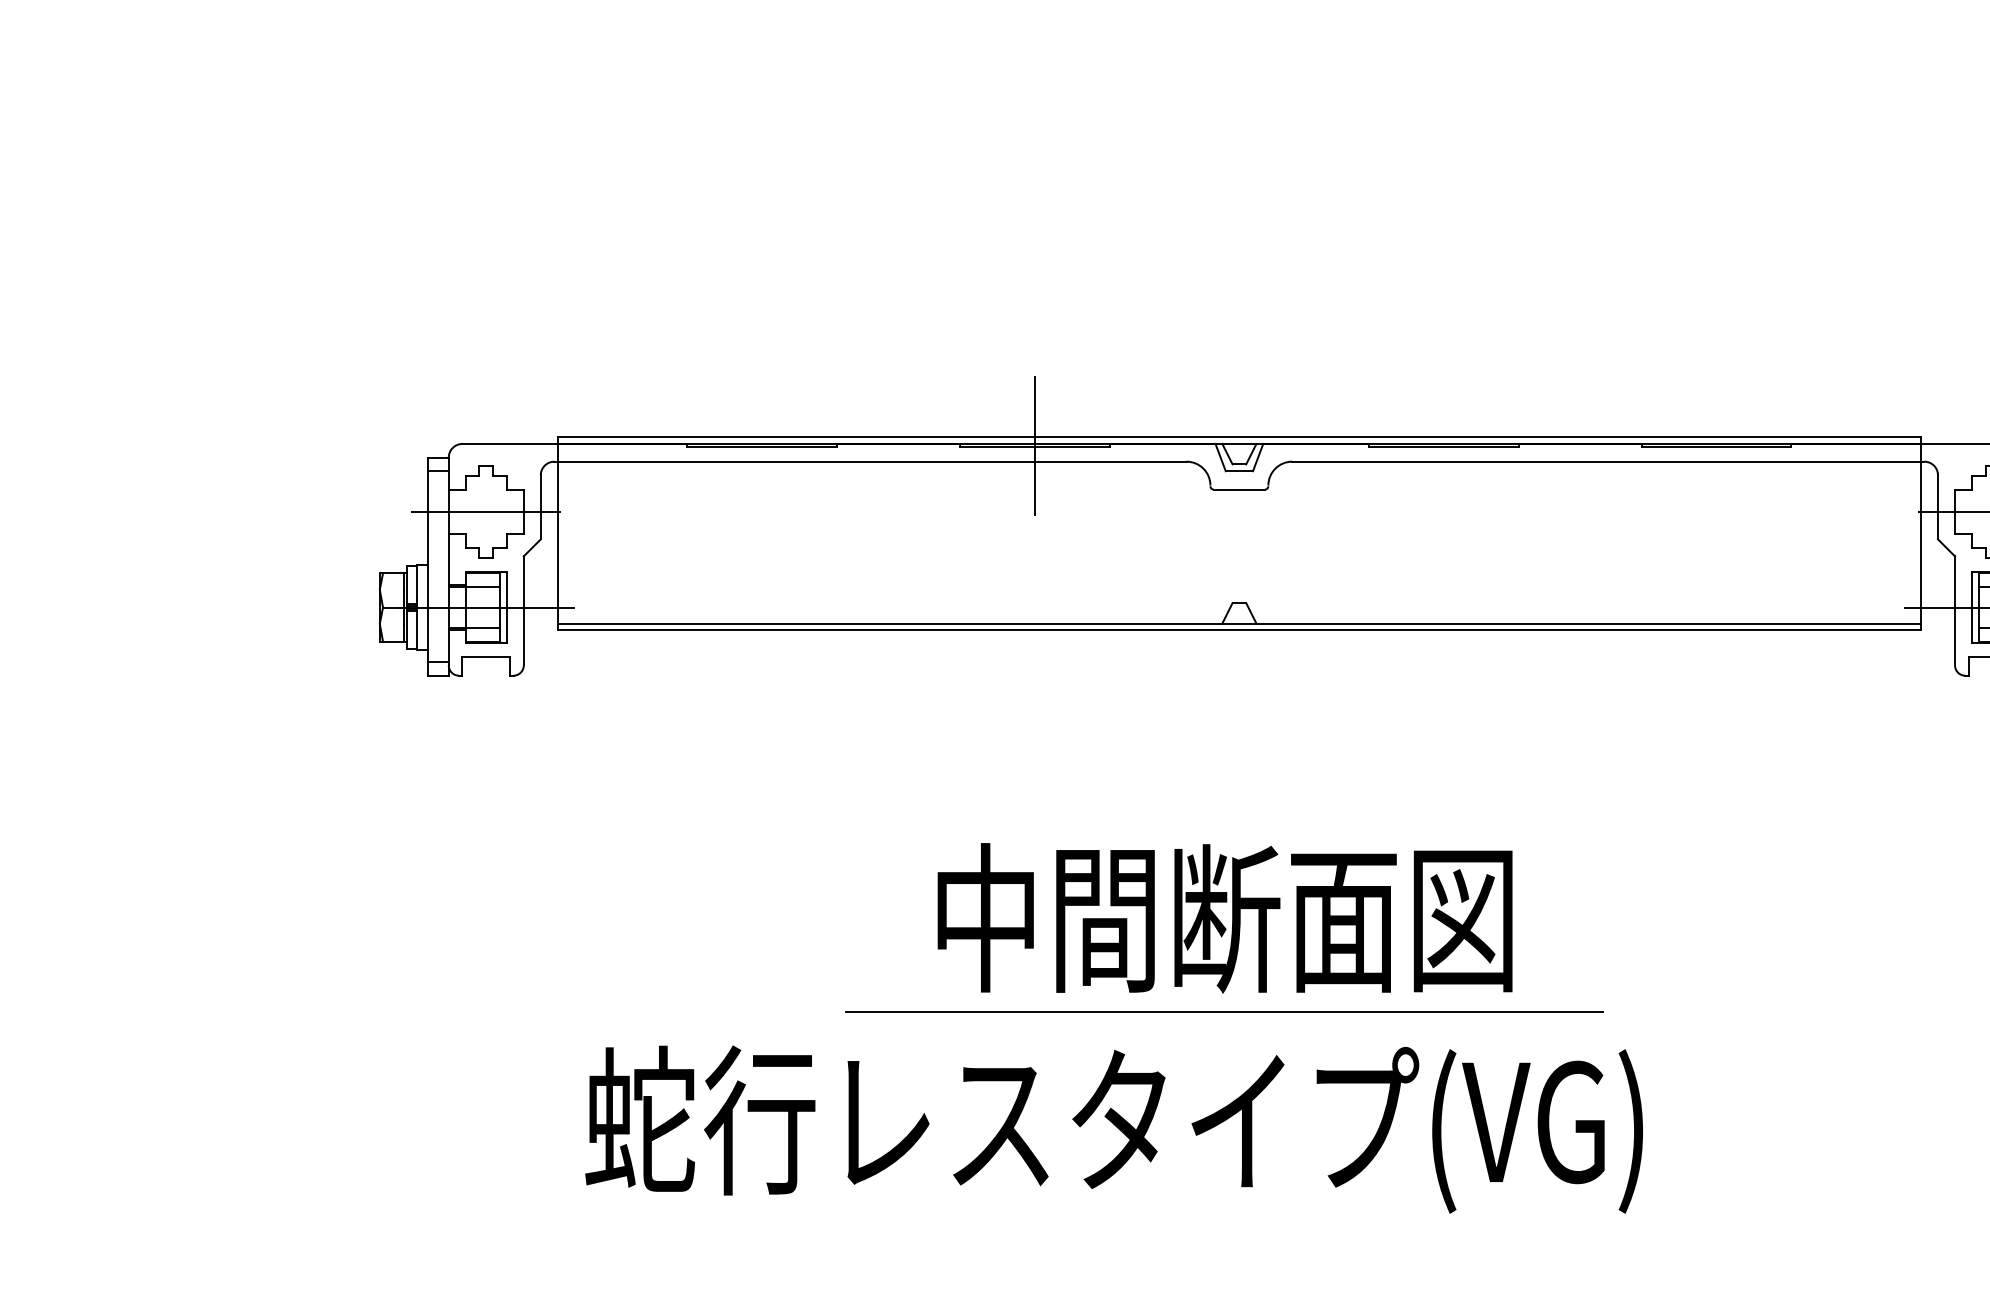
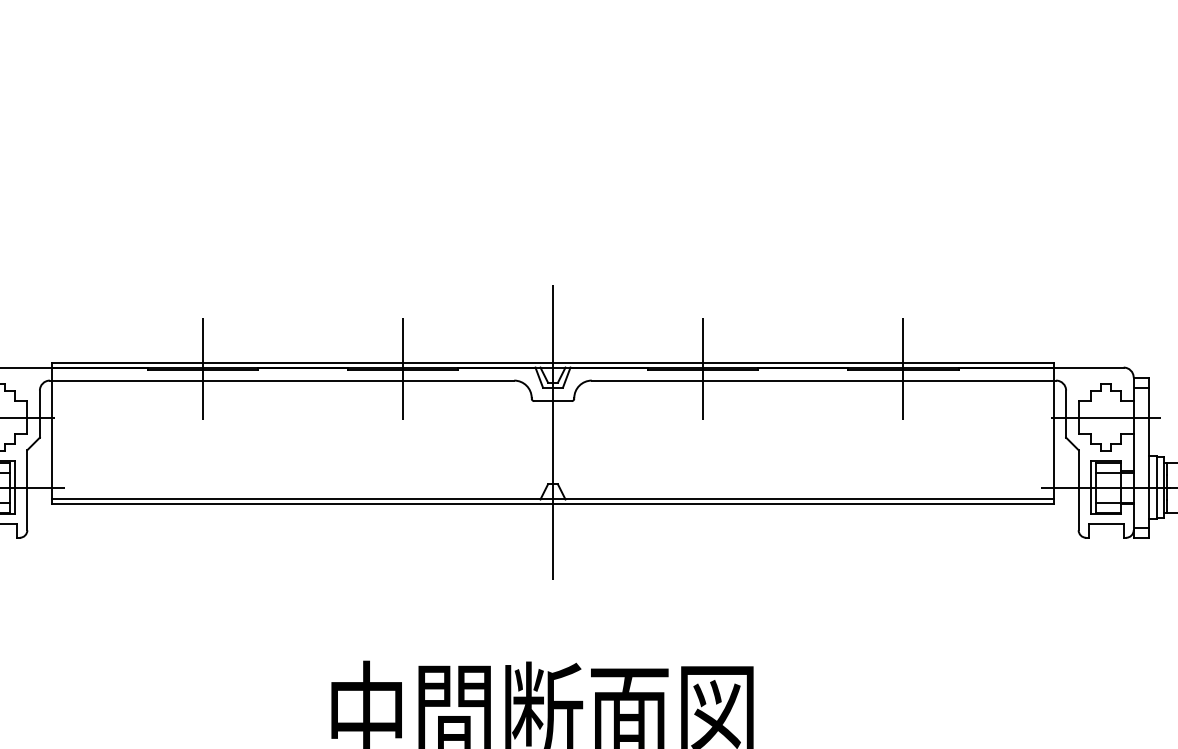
line: (762, 445) -> (202, 368), added
line: (1443, 445) -> (702, 368), added
line: (1716, 445) -> (903, 368), added
line: (1239, 532) -> (553, 432), added

